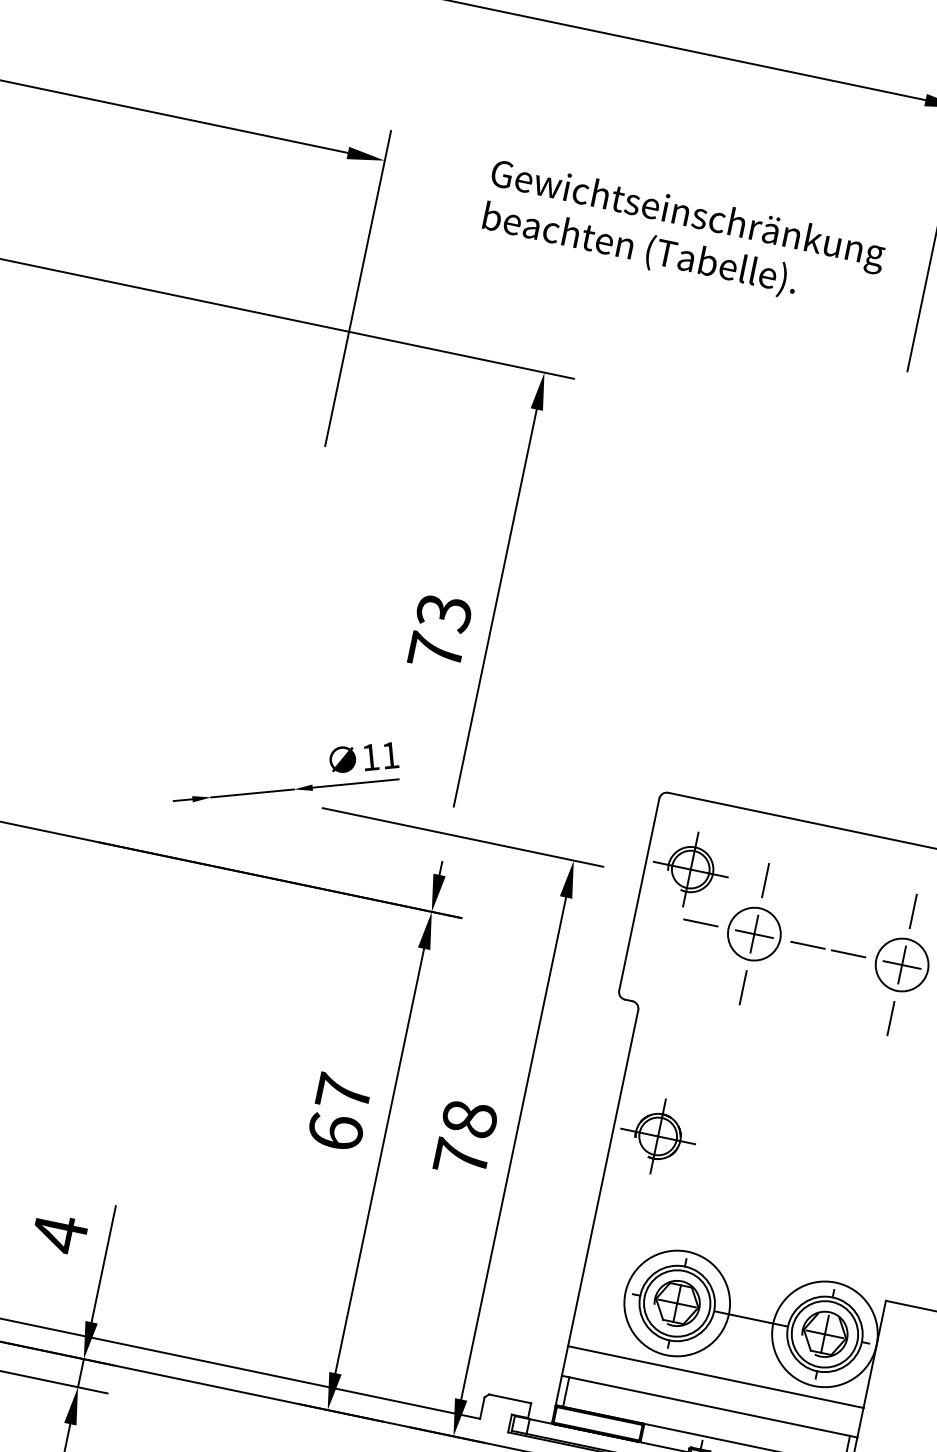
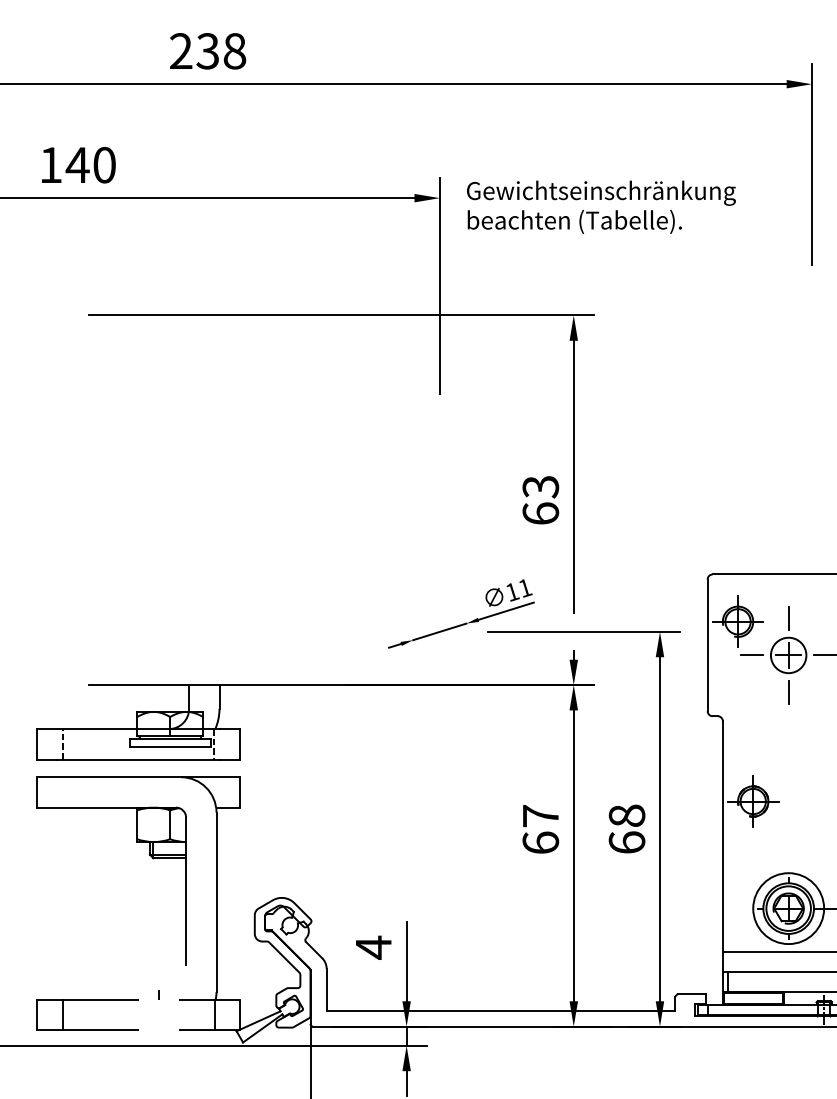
text: (683, 235) -> (601, 206), moved
text: (435, 651) -> (540, 513), 73 -> 63
text: (460, 1157) -> (626, 842), 78 -> 68

